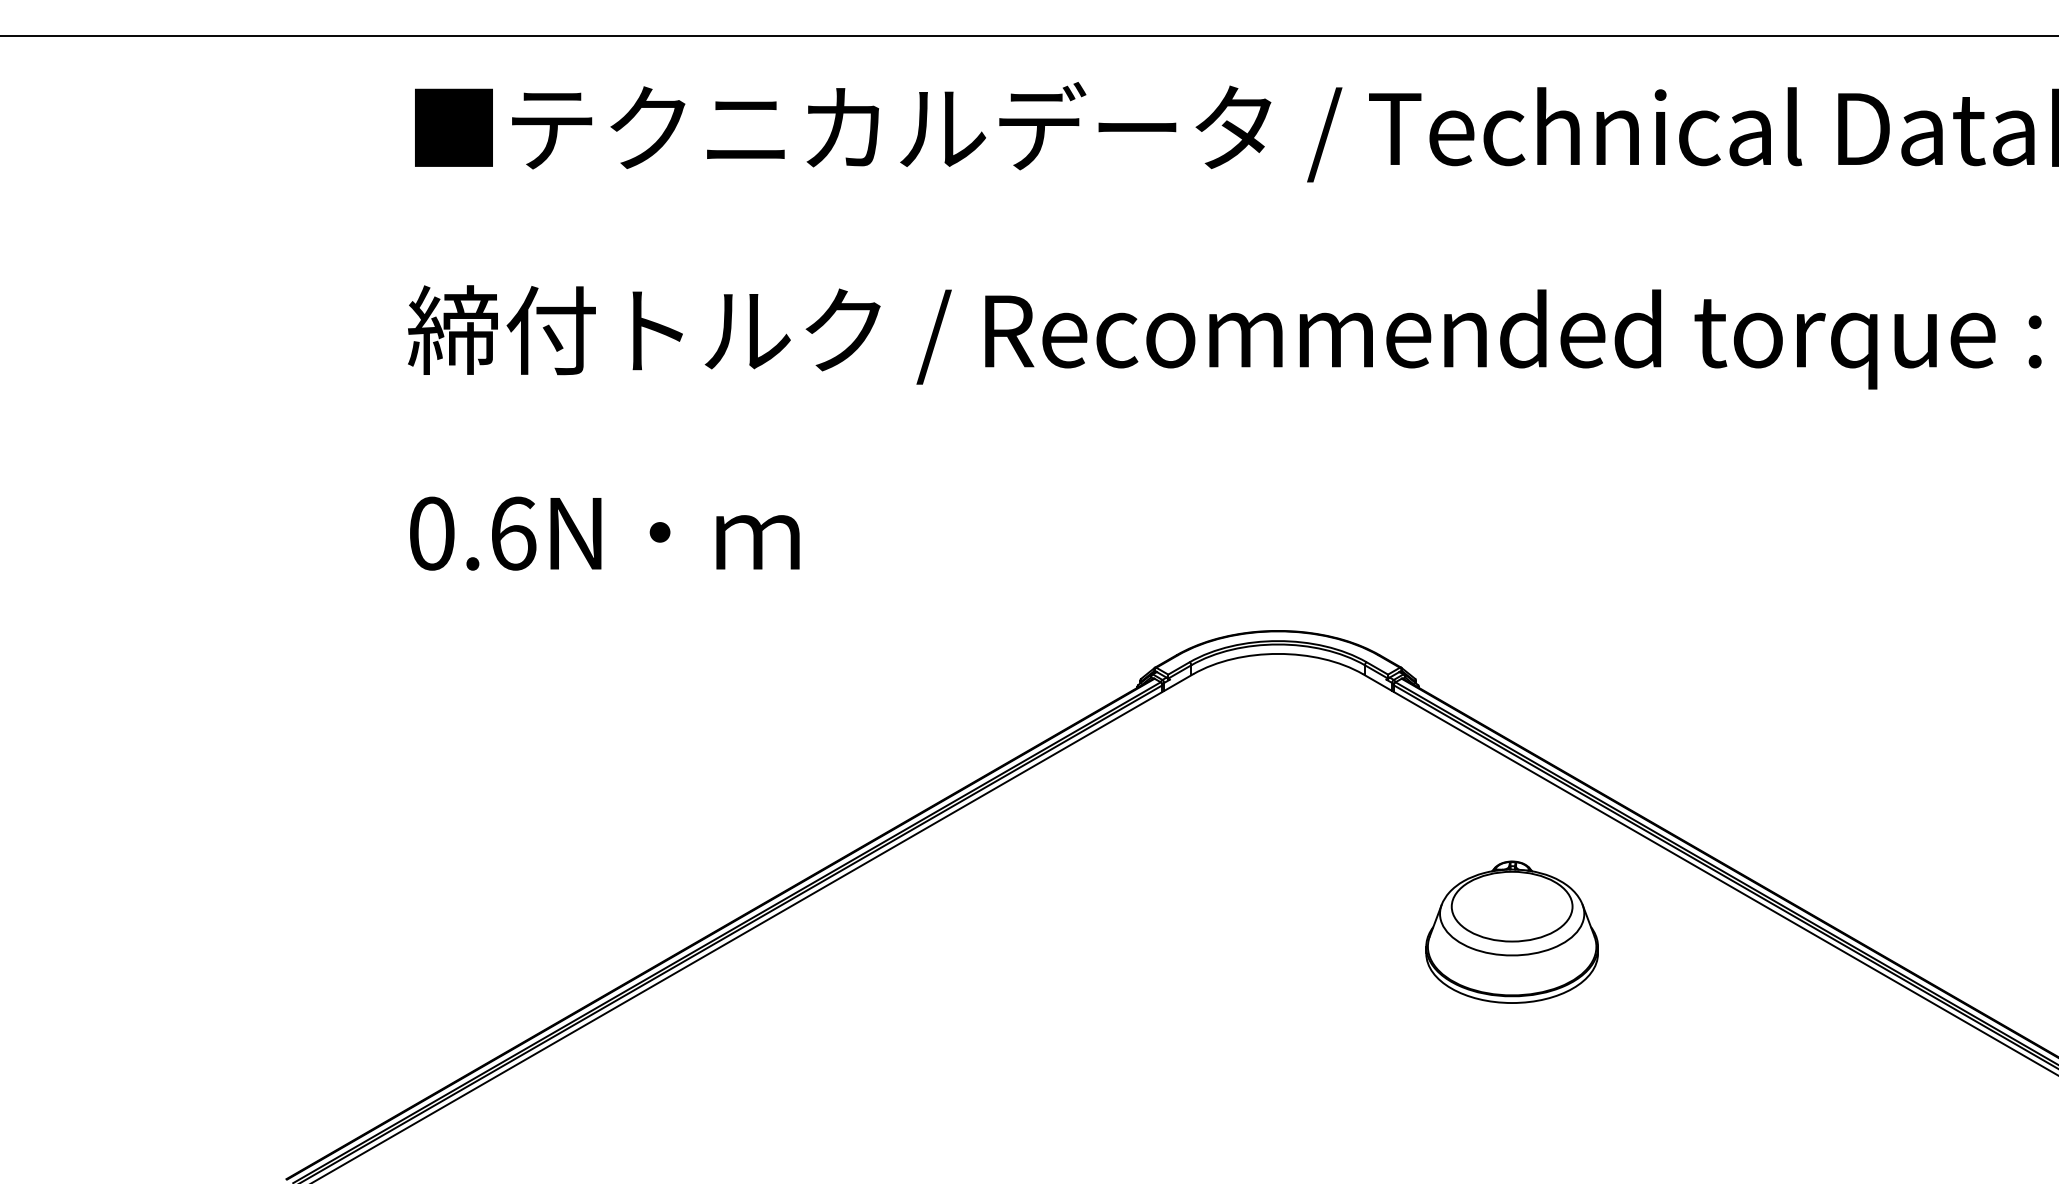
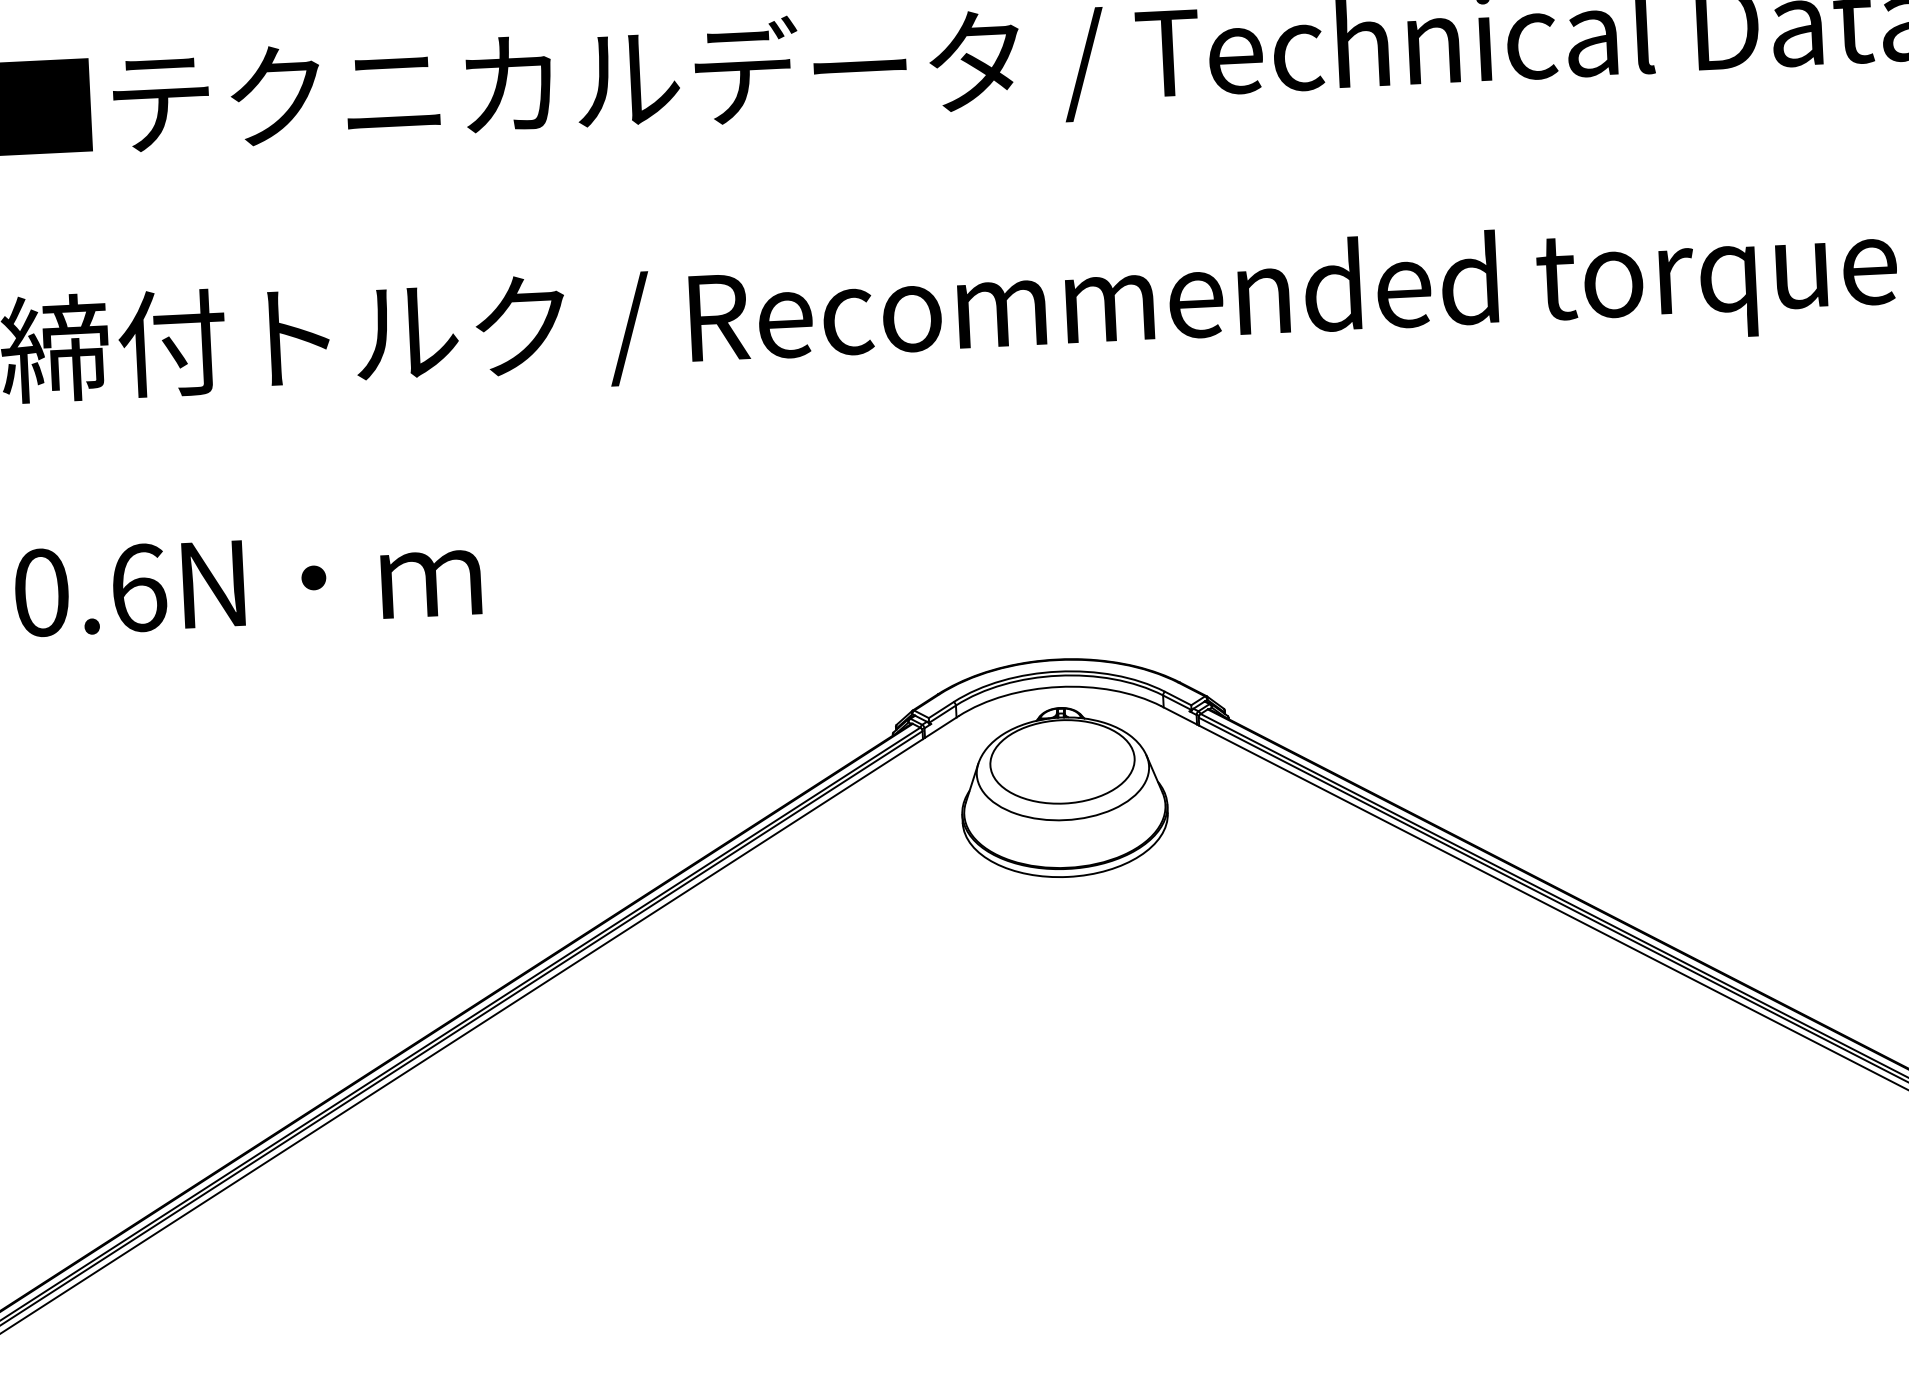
part: (1511, 931) -> (1063, 791), moved

